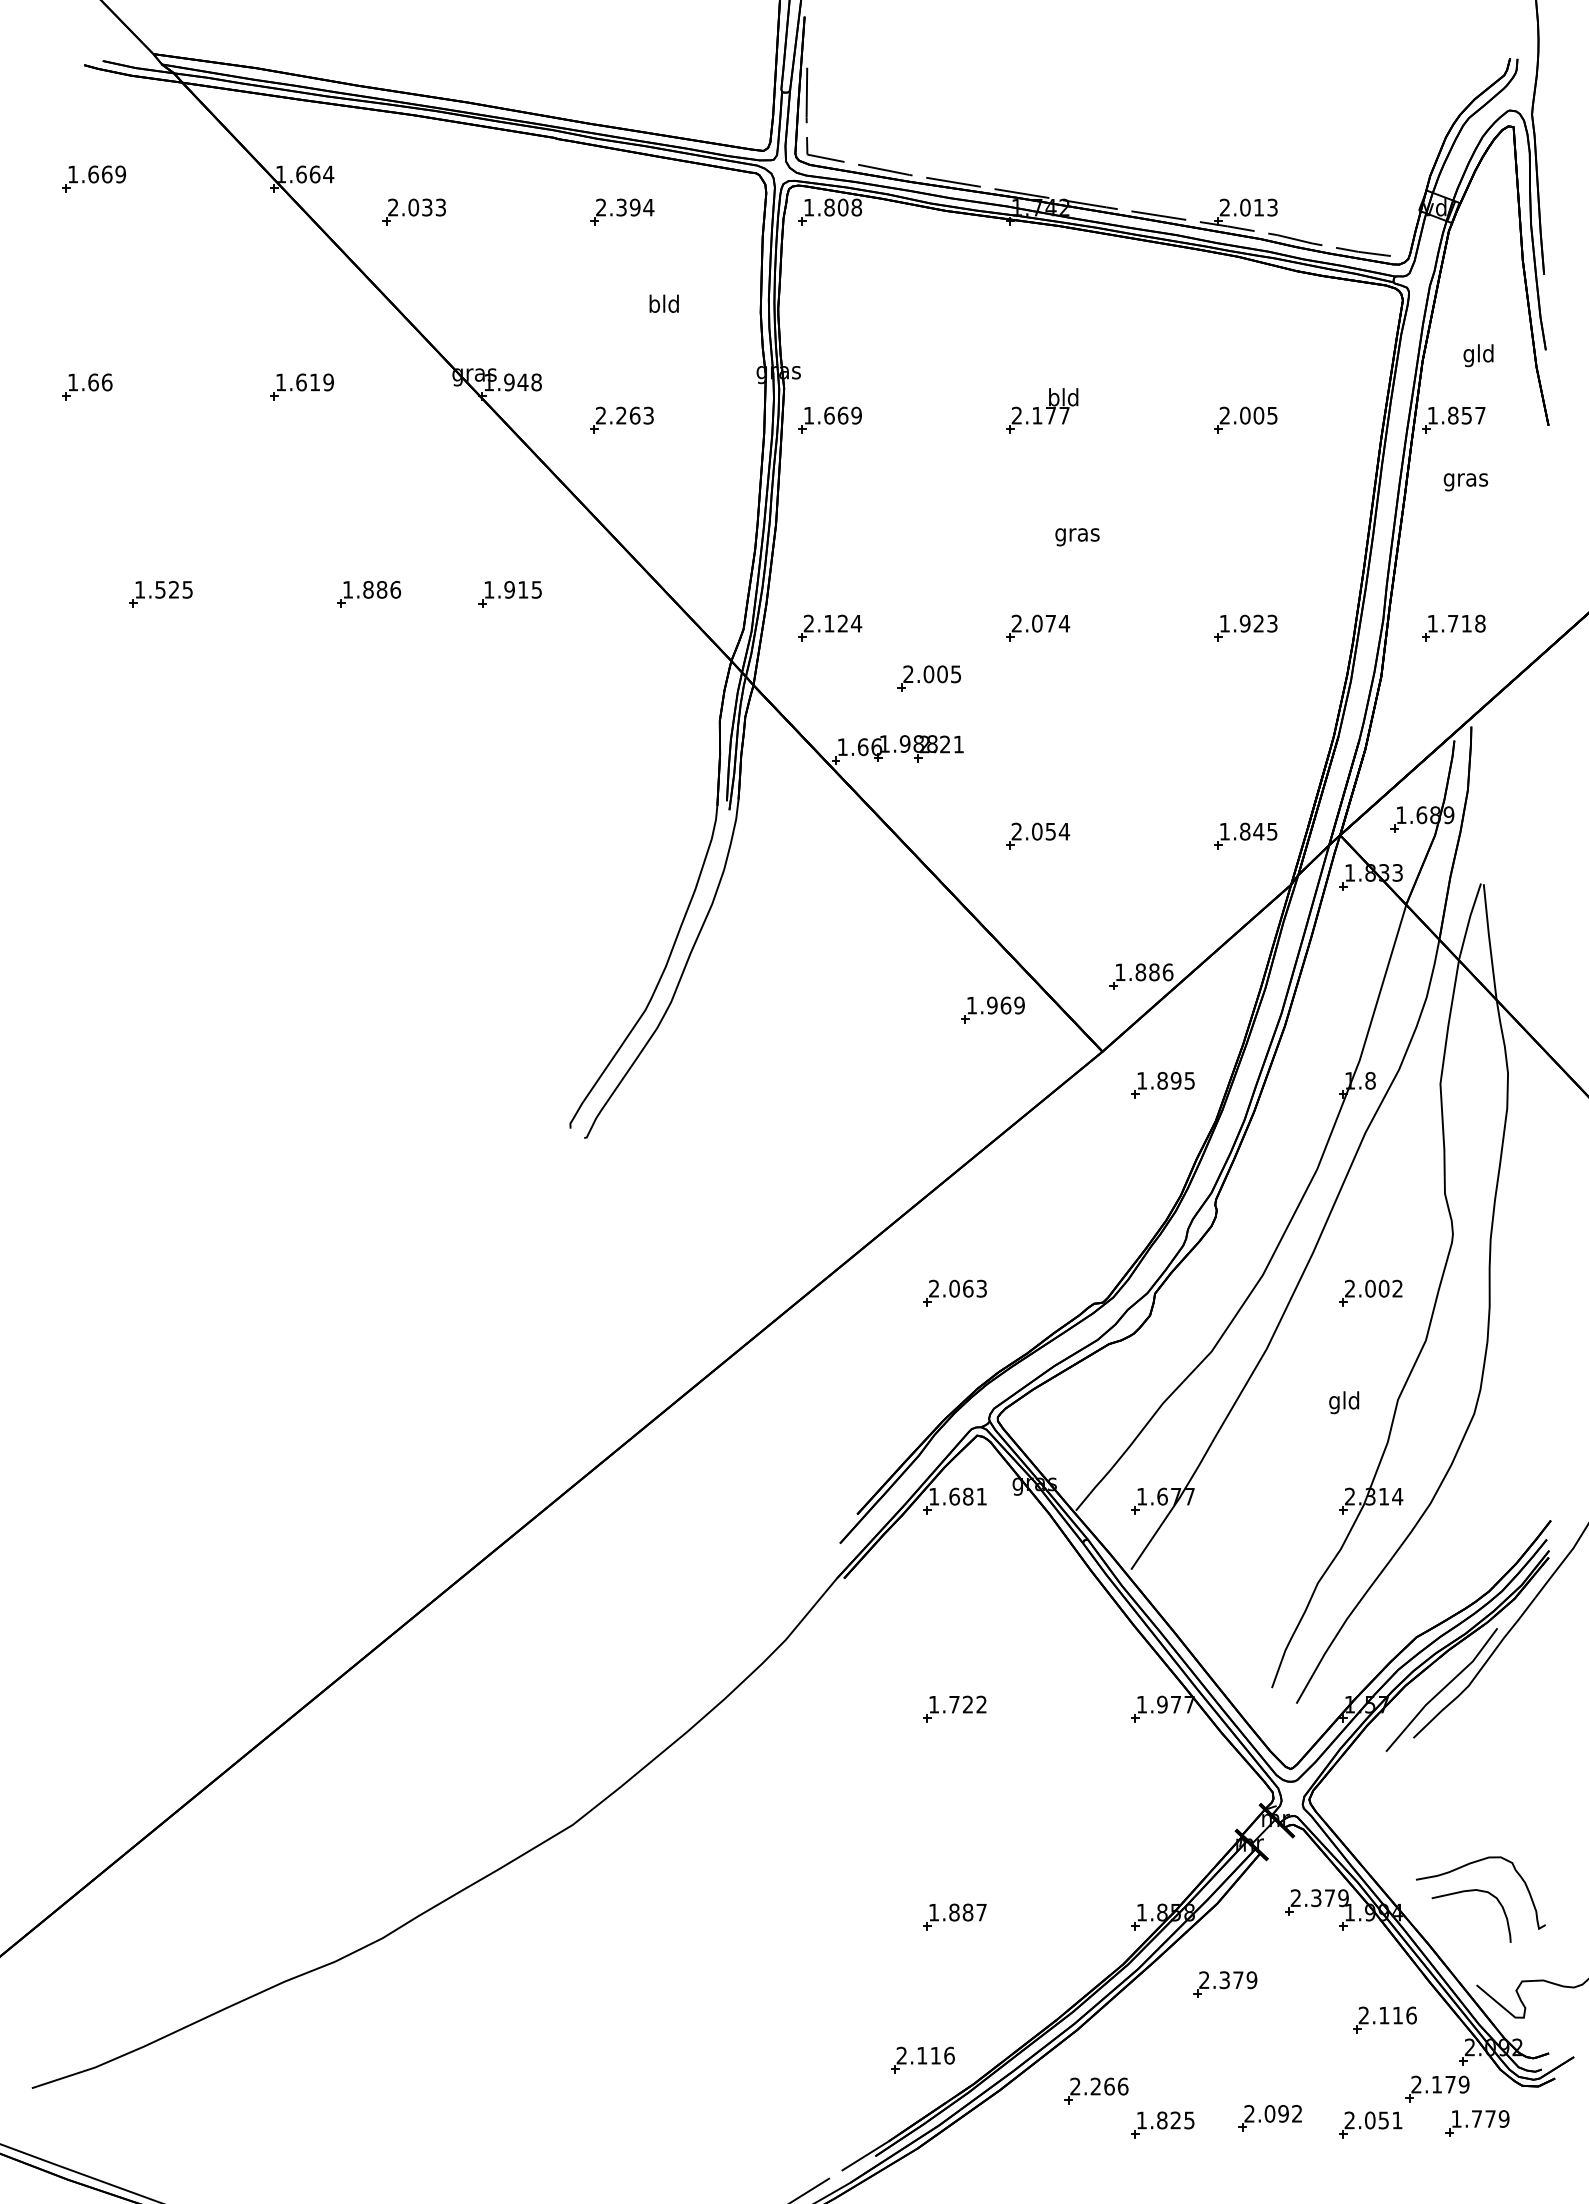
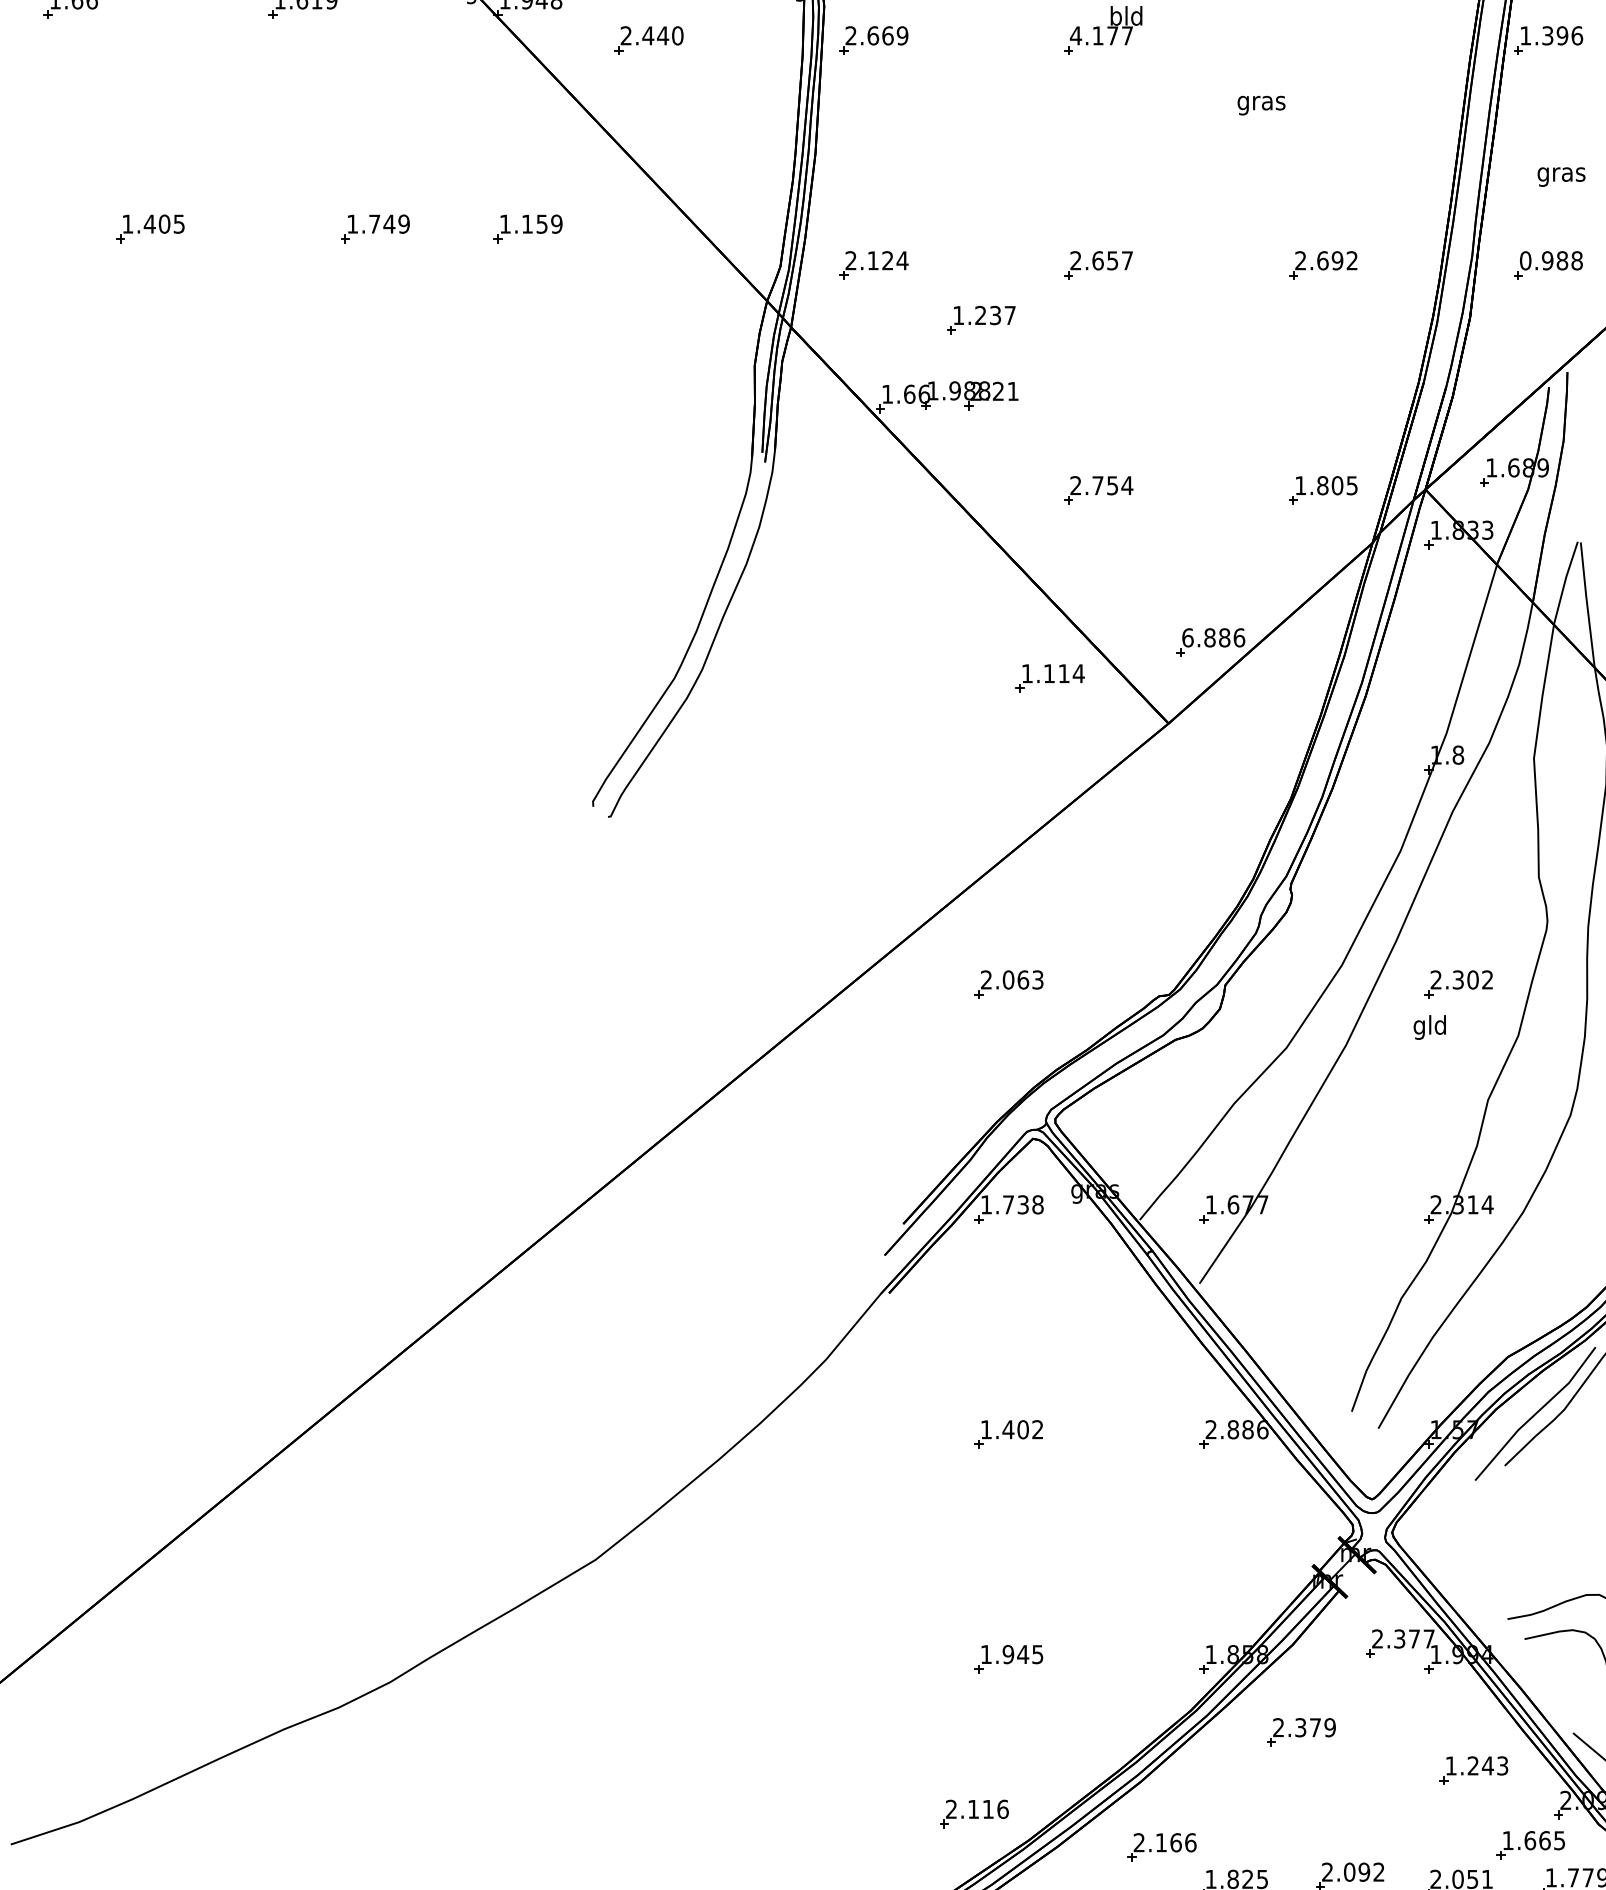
text: (634, 415) -> (662, 35), 2.263 -> 2.440
text: (808, 415) -> (850, 35), 1.669 -> 2.669
text: (1016, 415) -> (1075, 35), 2.177 -> 4.177
text: (1466, 415) -> (1562, 35), 1.857 -> 1.396
part: (1245, 419) -> (1323, 39), removed
text: (1465, 482) -> (1561, 177), moved
text: (1077, 537) -> (1261, 105), moved
text: (166, 589) -> (156, 223), 1.525 -> 1.405
text: (382, 589) -> (389, 223), 1.886 -> 1.749
text: (523, 589) -> (542, 223), 1.915 -> 1.159
text: (1051, 623) -> (1113, 260), 2.074 -> 2.657
text: (1248, 623) -> (1326, 260), 1.923 -> 2.692
text: (1449, 623) -> (1543, 260), 1.718 -> 0.988
text: (932, 674) -> (984, 315), 2.005 -> 1.237
text: (1037, 831) -> (1098, 485), 2.054 -> 2.754
text: (1258, 831) -> (1337, 485), 1.845 -> 1.805
text: (1120, 972) -> (1187, 637), 1.886 -> 6.886
text: (1006, 1005) -> (1064, 673), 1.969 -> 1.114
part: (1162, 1085) -> (1233, 760), removed
text: (1370, 1288) -> (1458, 979), 2.002 -> 2.302
text: (1344, 1402) -> (1430, 1027), moved
text: (968, 1496) -> (1023, 1204), 1.681 -> 1.738
text: (960, 1704) -> (1014, 1429), 1.722 -> 1.402
text: (1165, 1704) -> (1236, 1429), 1.977 -> 2.886
text: (1343, 1898) -> (1429, 1639), 2.379 -> 2.377
text: (967, 1912) -> (1022, 1654), 1.887 -> 1.945
text: (1387, 2015) -> (1476, 1765), 2.116 -> 1.243
text: (1440, 2084) -> (1534, 1840), 2.179 -> 1.665
text: (1095, 2086) -> (1160, 1842), 2.266 -> 2.166

